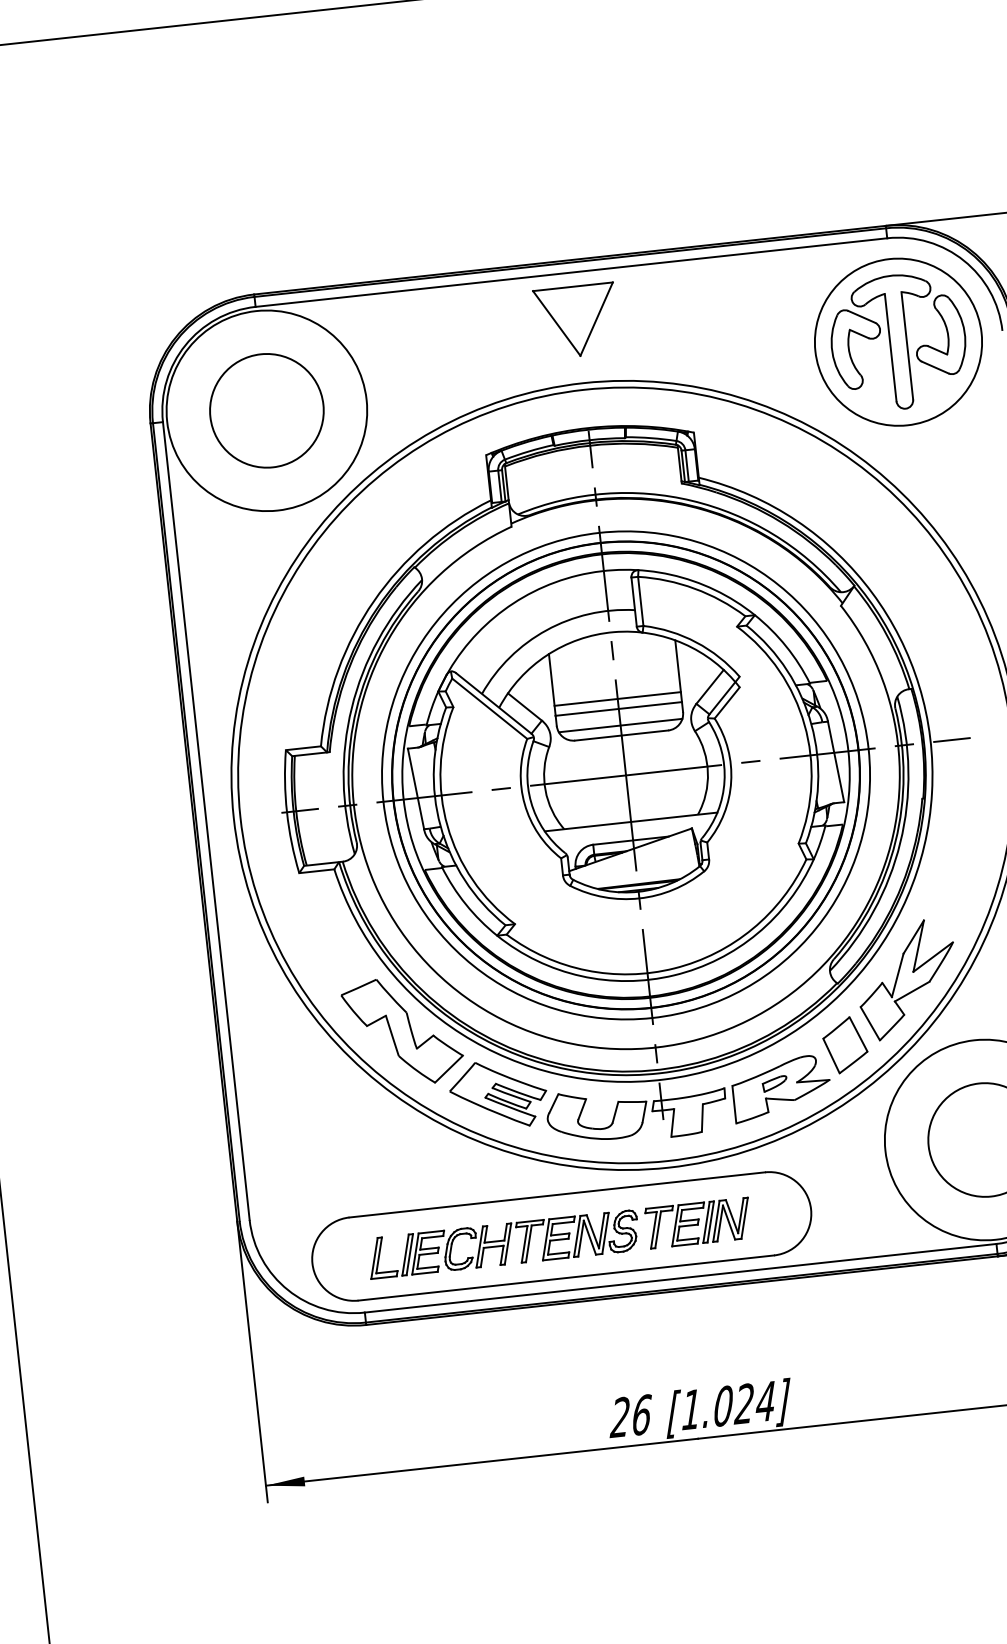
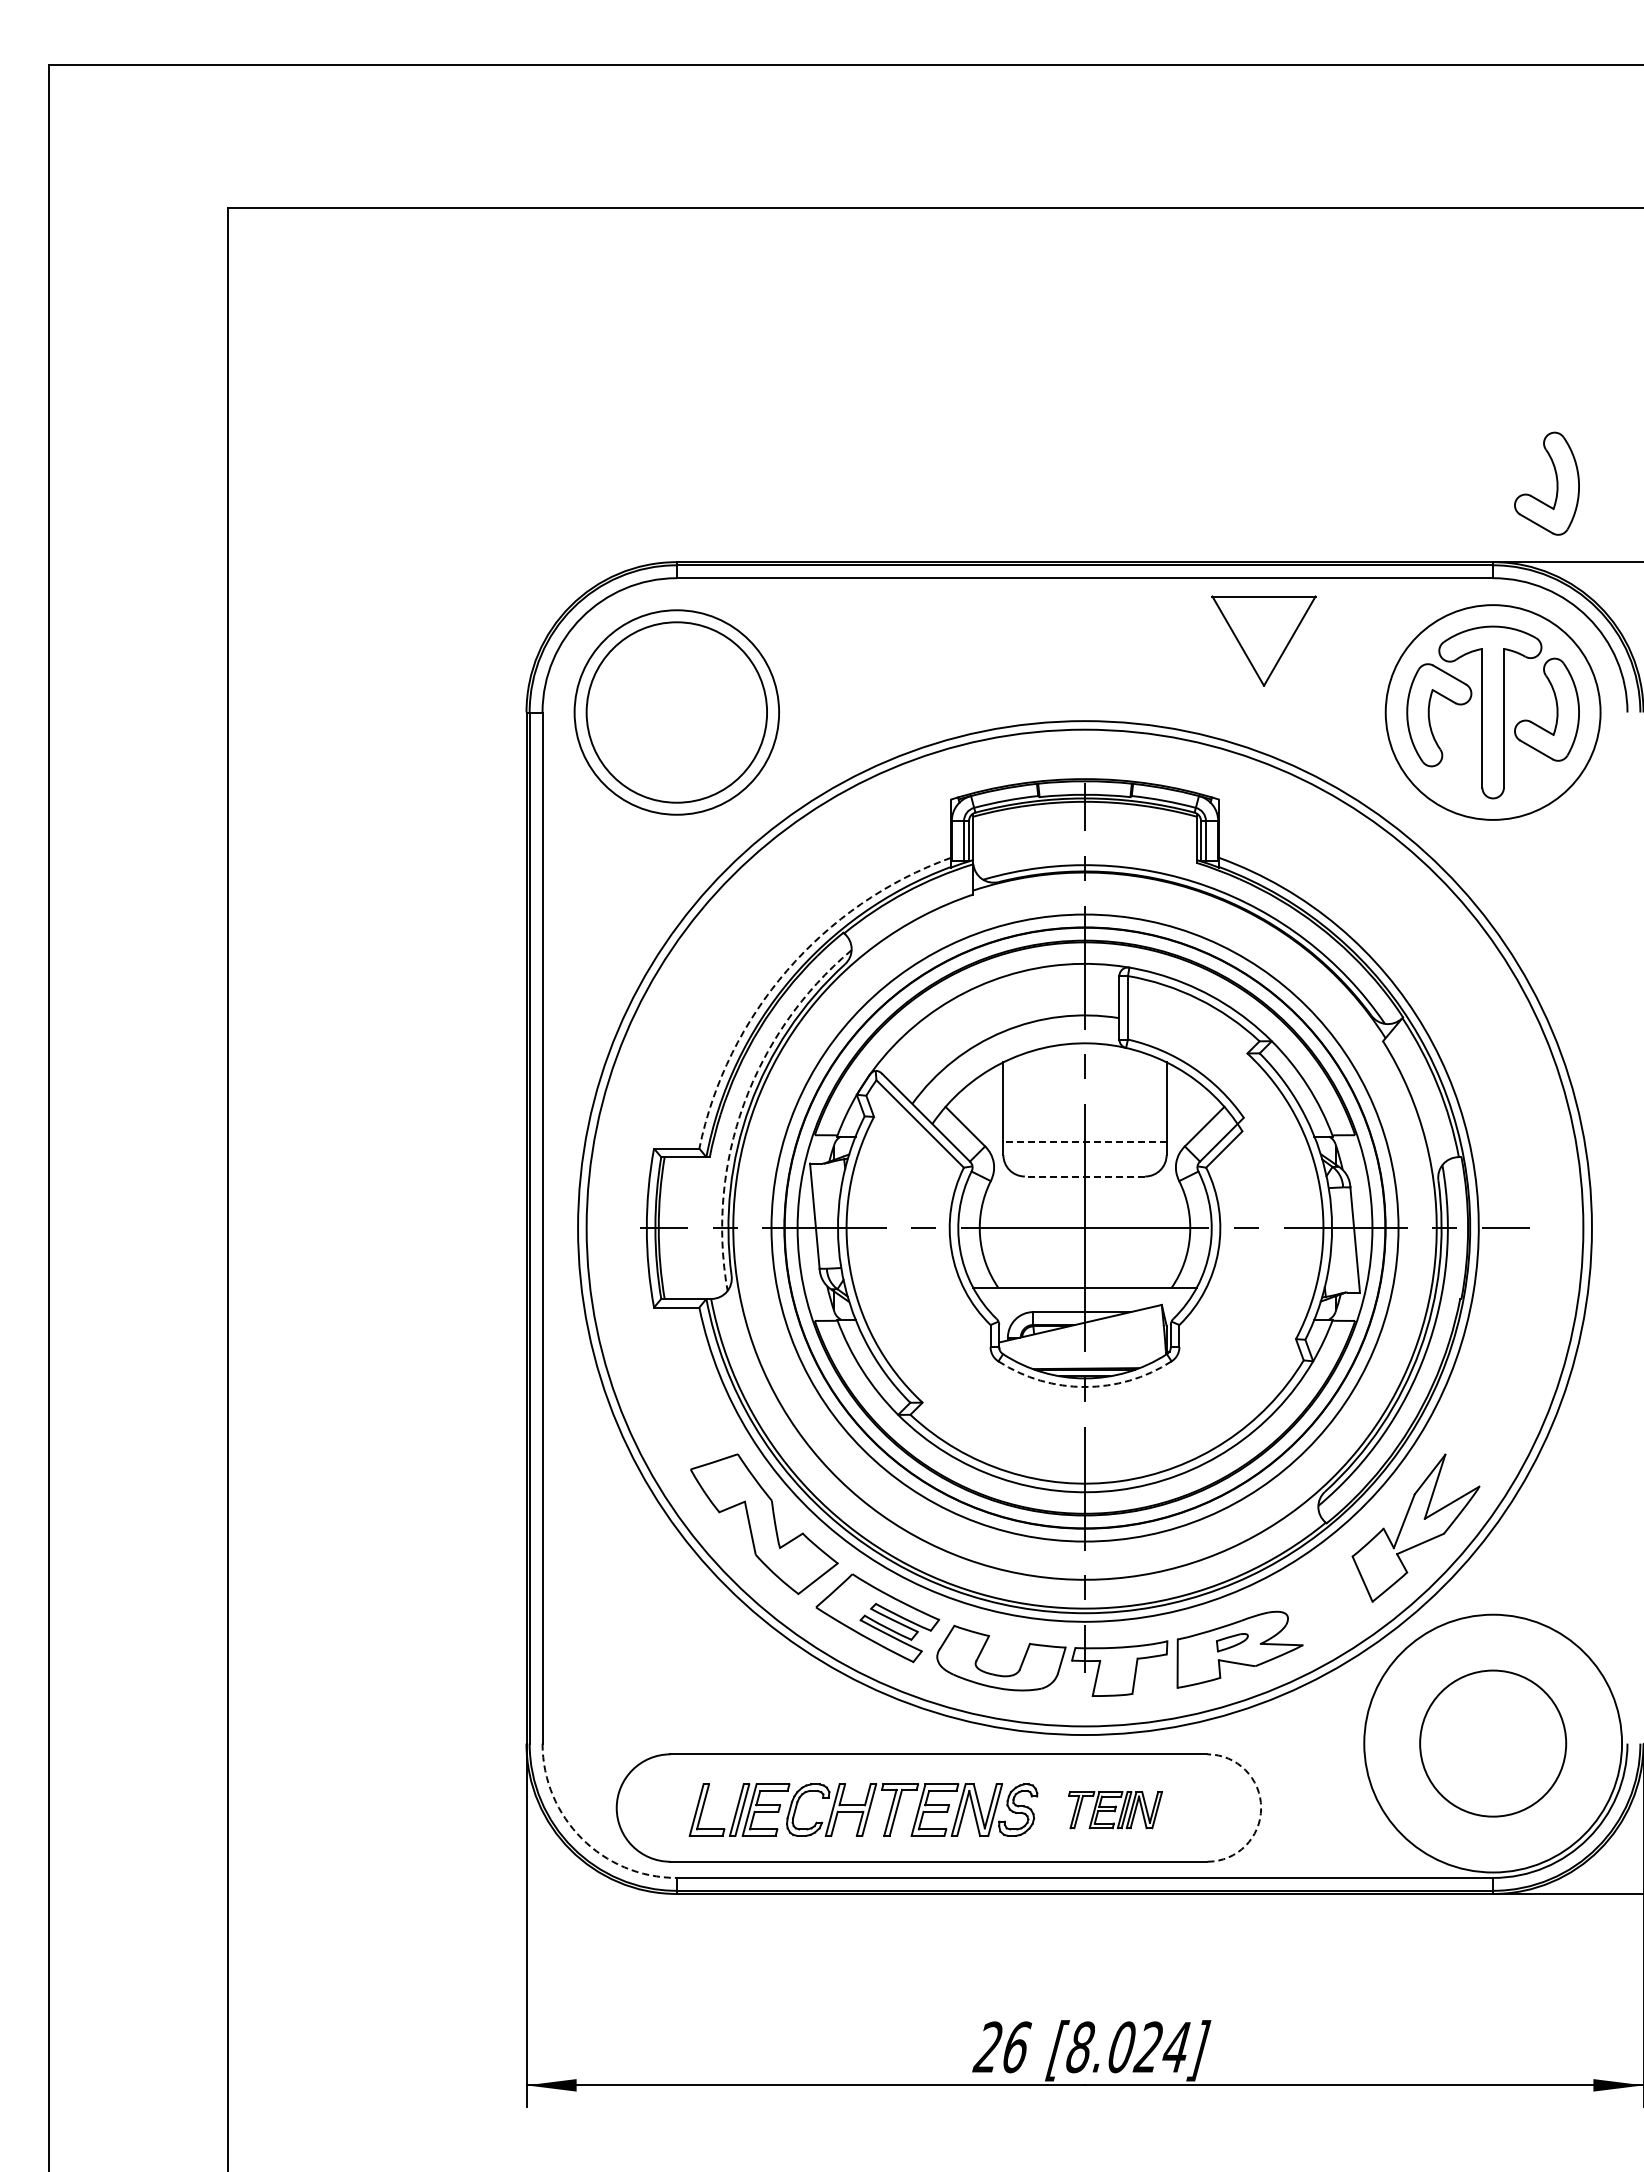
part: (928, 159) -> (1556, 483), added
part: (576, 320) -> (1263, 640), moved
circle: (266, 410) -> (676, 712), size x0.7
circle: (266, 410) -> (676, 712), size x1.4
arc: (374, 601) -> (787, 970), solid -> dashed
line: (617, 699) -> (1084, 1129), removed
arc: (352, 707) -> (744, 1103), solid -> dashed
line: (619, 709) -> (1085, 1142), solid -> dashed
line: (620, 725) -> (1084, 1163), removed
line: (621, 735) -> (1084, 1176), solid -> dashed
arc: (639, 898) -> (1085, 1387), solid -> dashed
part: (845, 1045) -> (1327, 1603), removed
arc: (811, 1209) -> (1261, 1808), solid -> dashed
part: (698, 1222) -> (1115, 1809), size x0.7
arc: (287, 1290) -> (581, 1838), solid -> dashed
text: (691, 1409) -> (1080, 2047), [1.024] -> [8.024]

